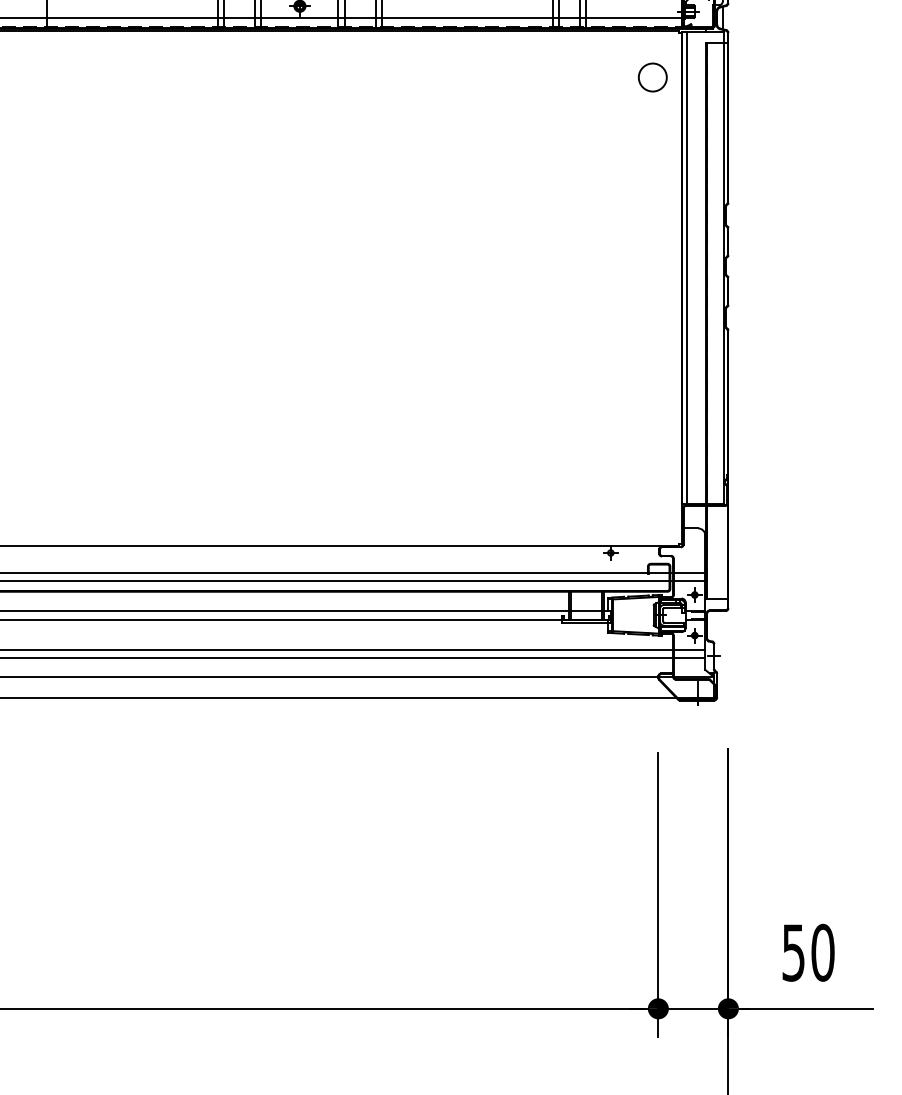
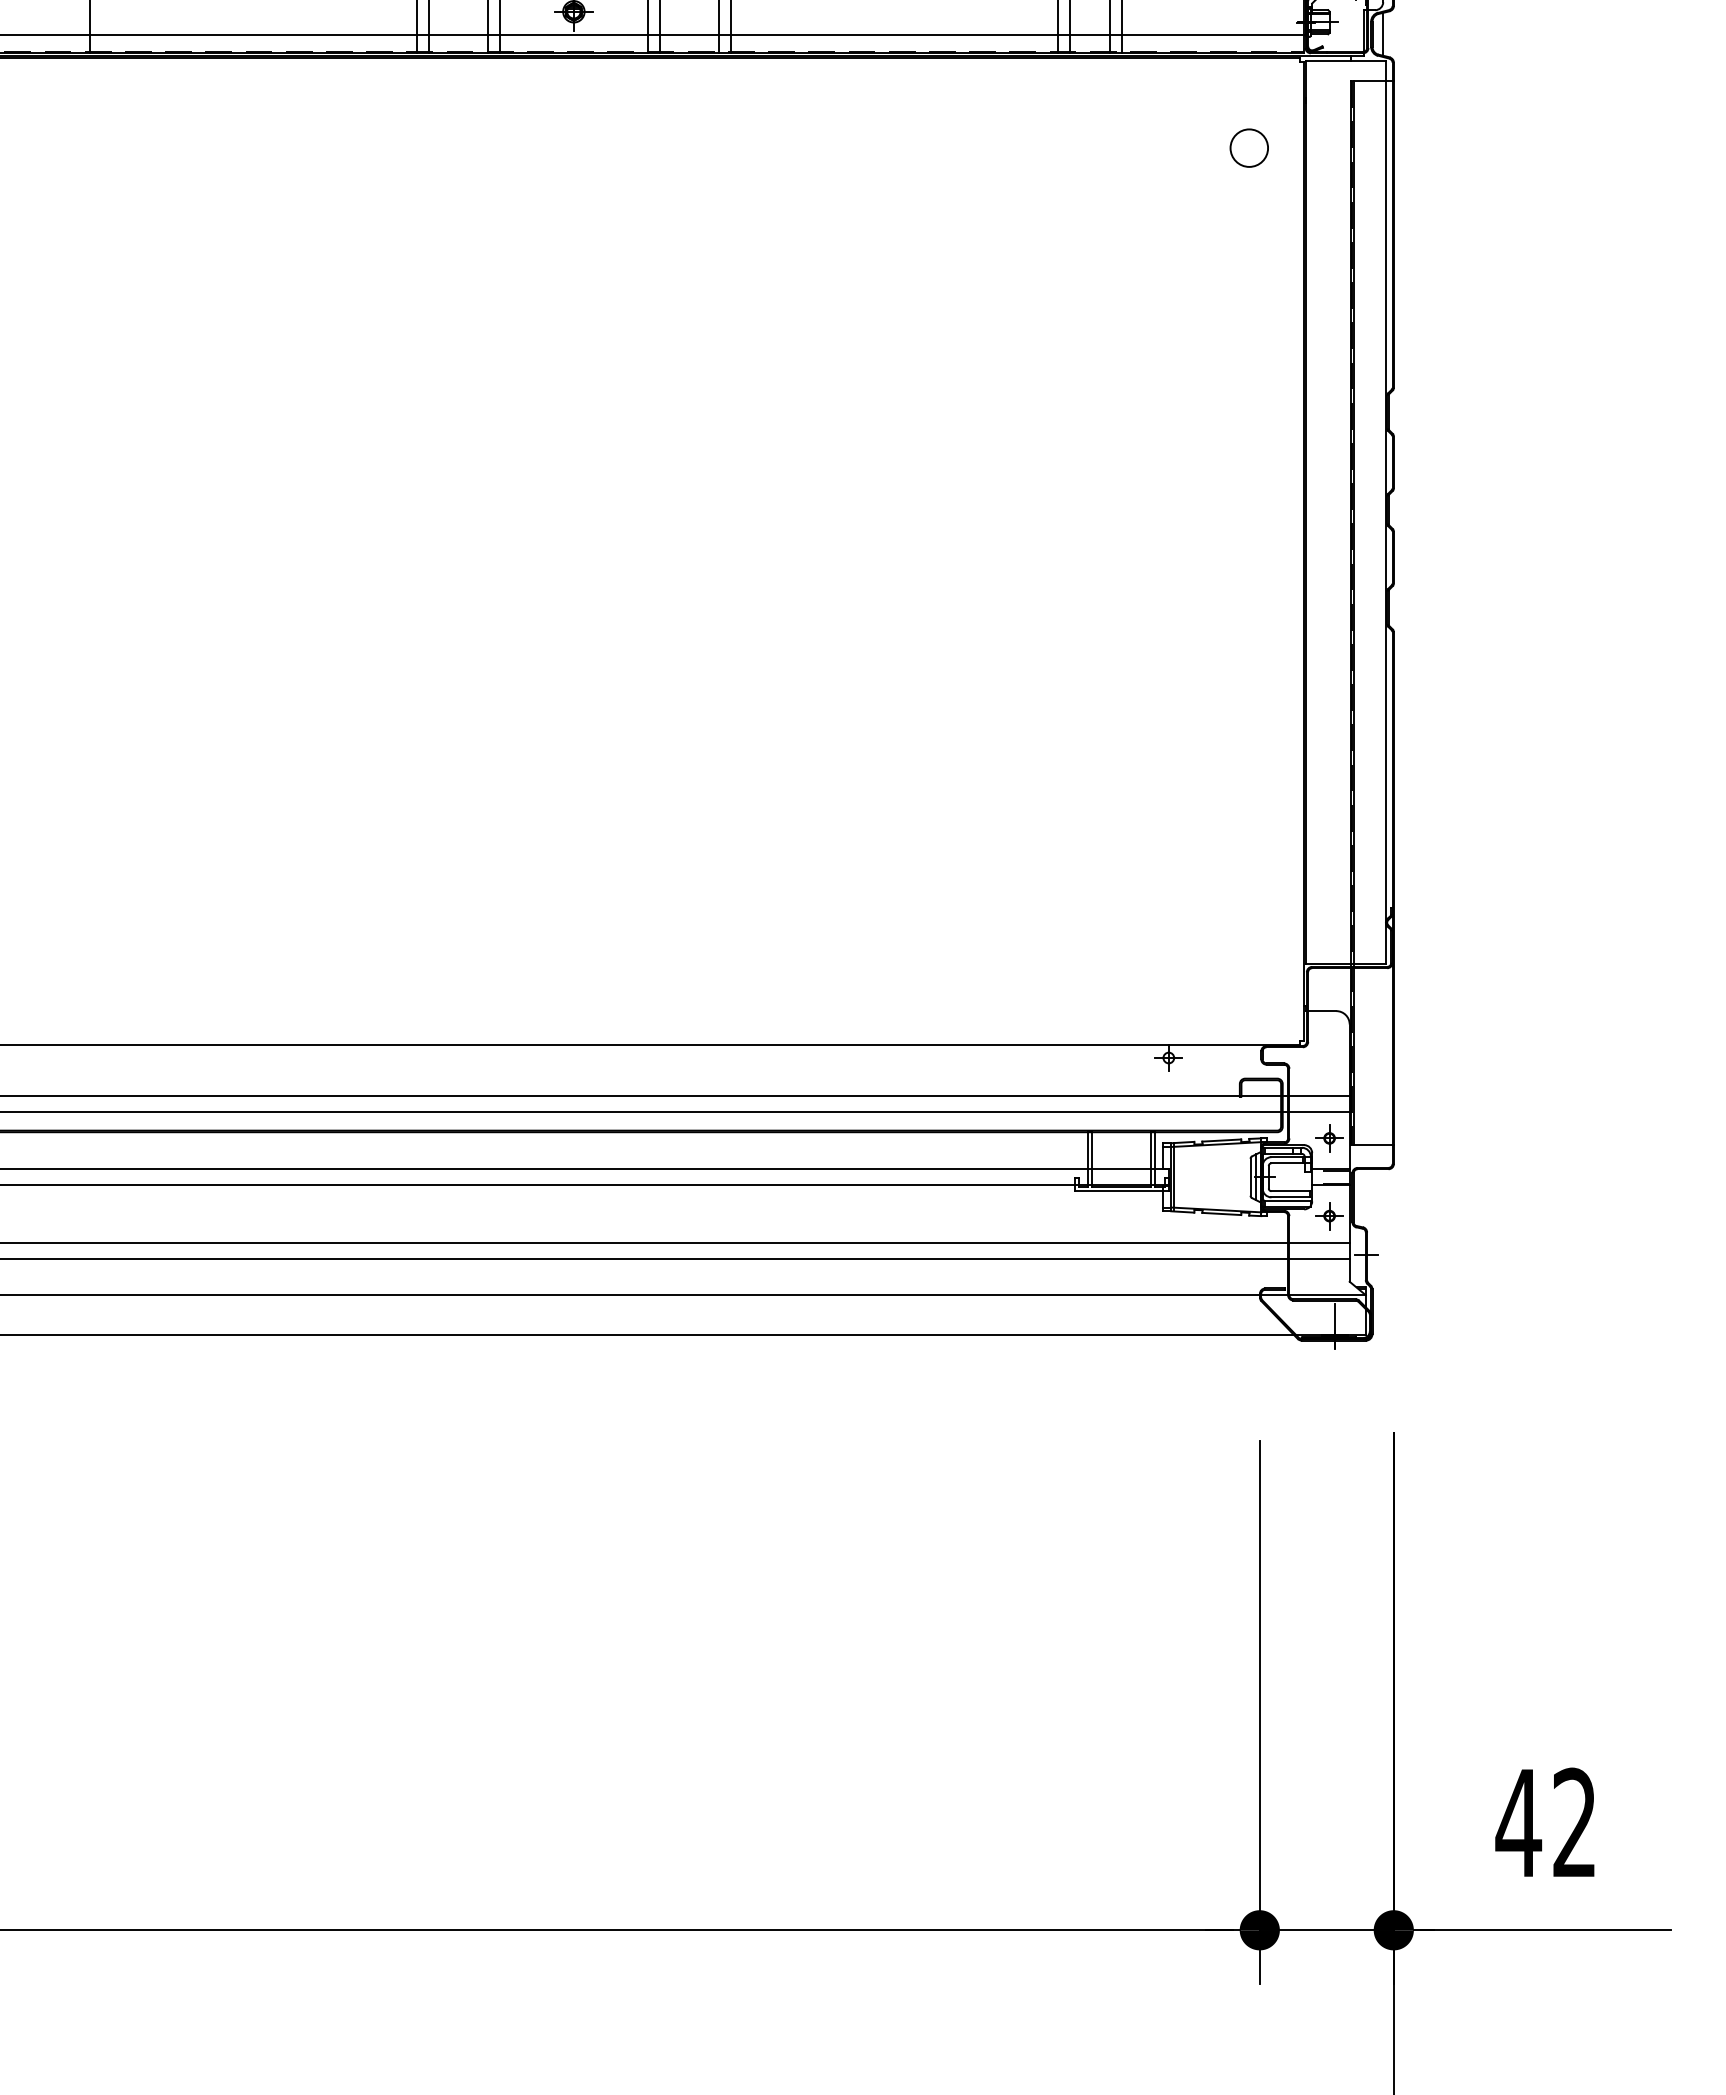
circle: (652, 77) -> (1248, 148), size x0.7
line: (687, 267) -> (1315, 511), removed
text: (807, 952) -> (1545, 1822), 50 -> 42

